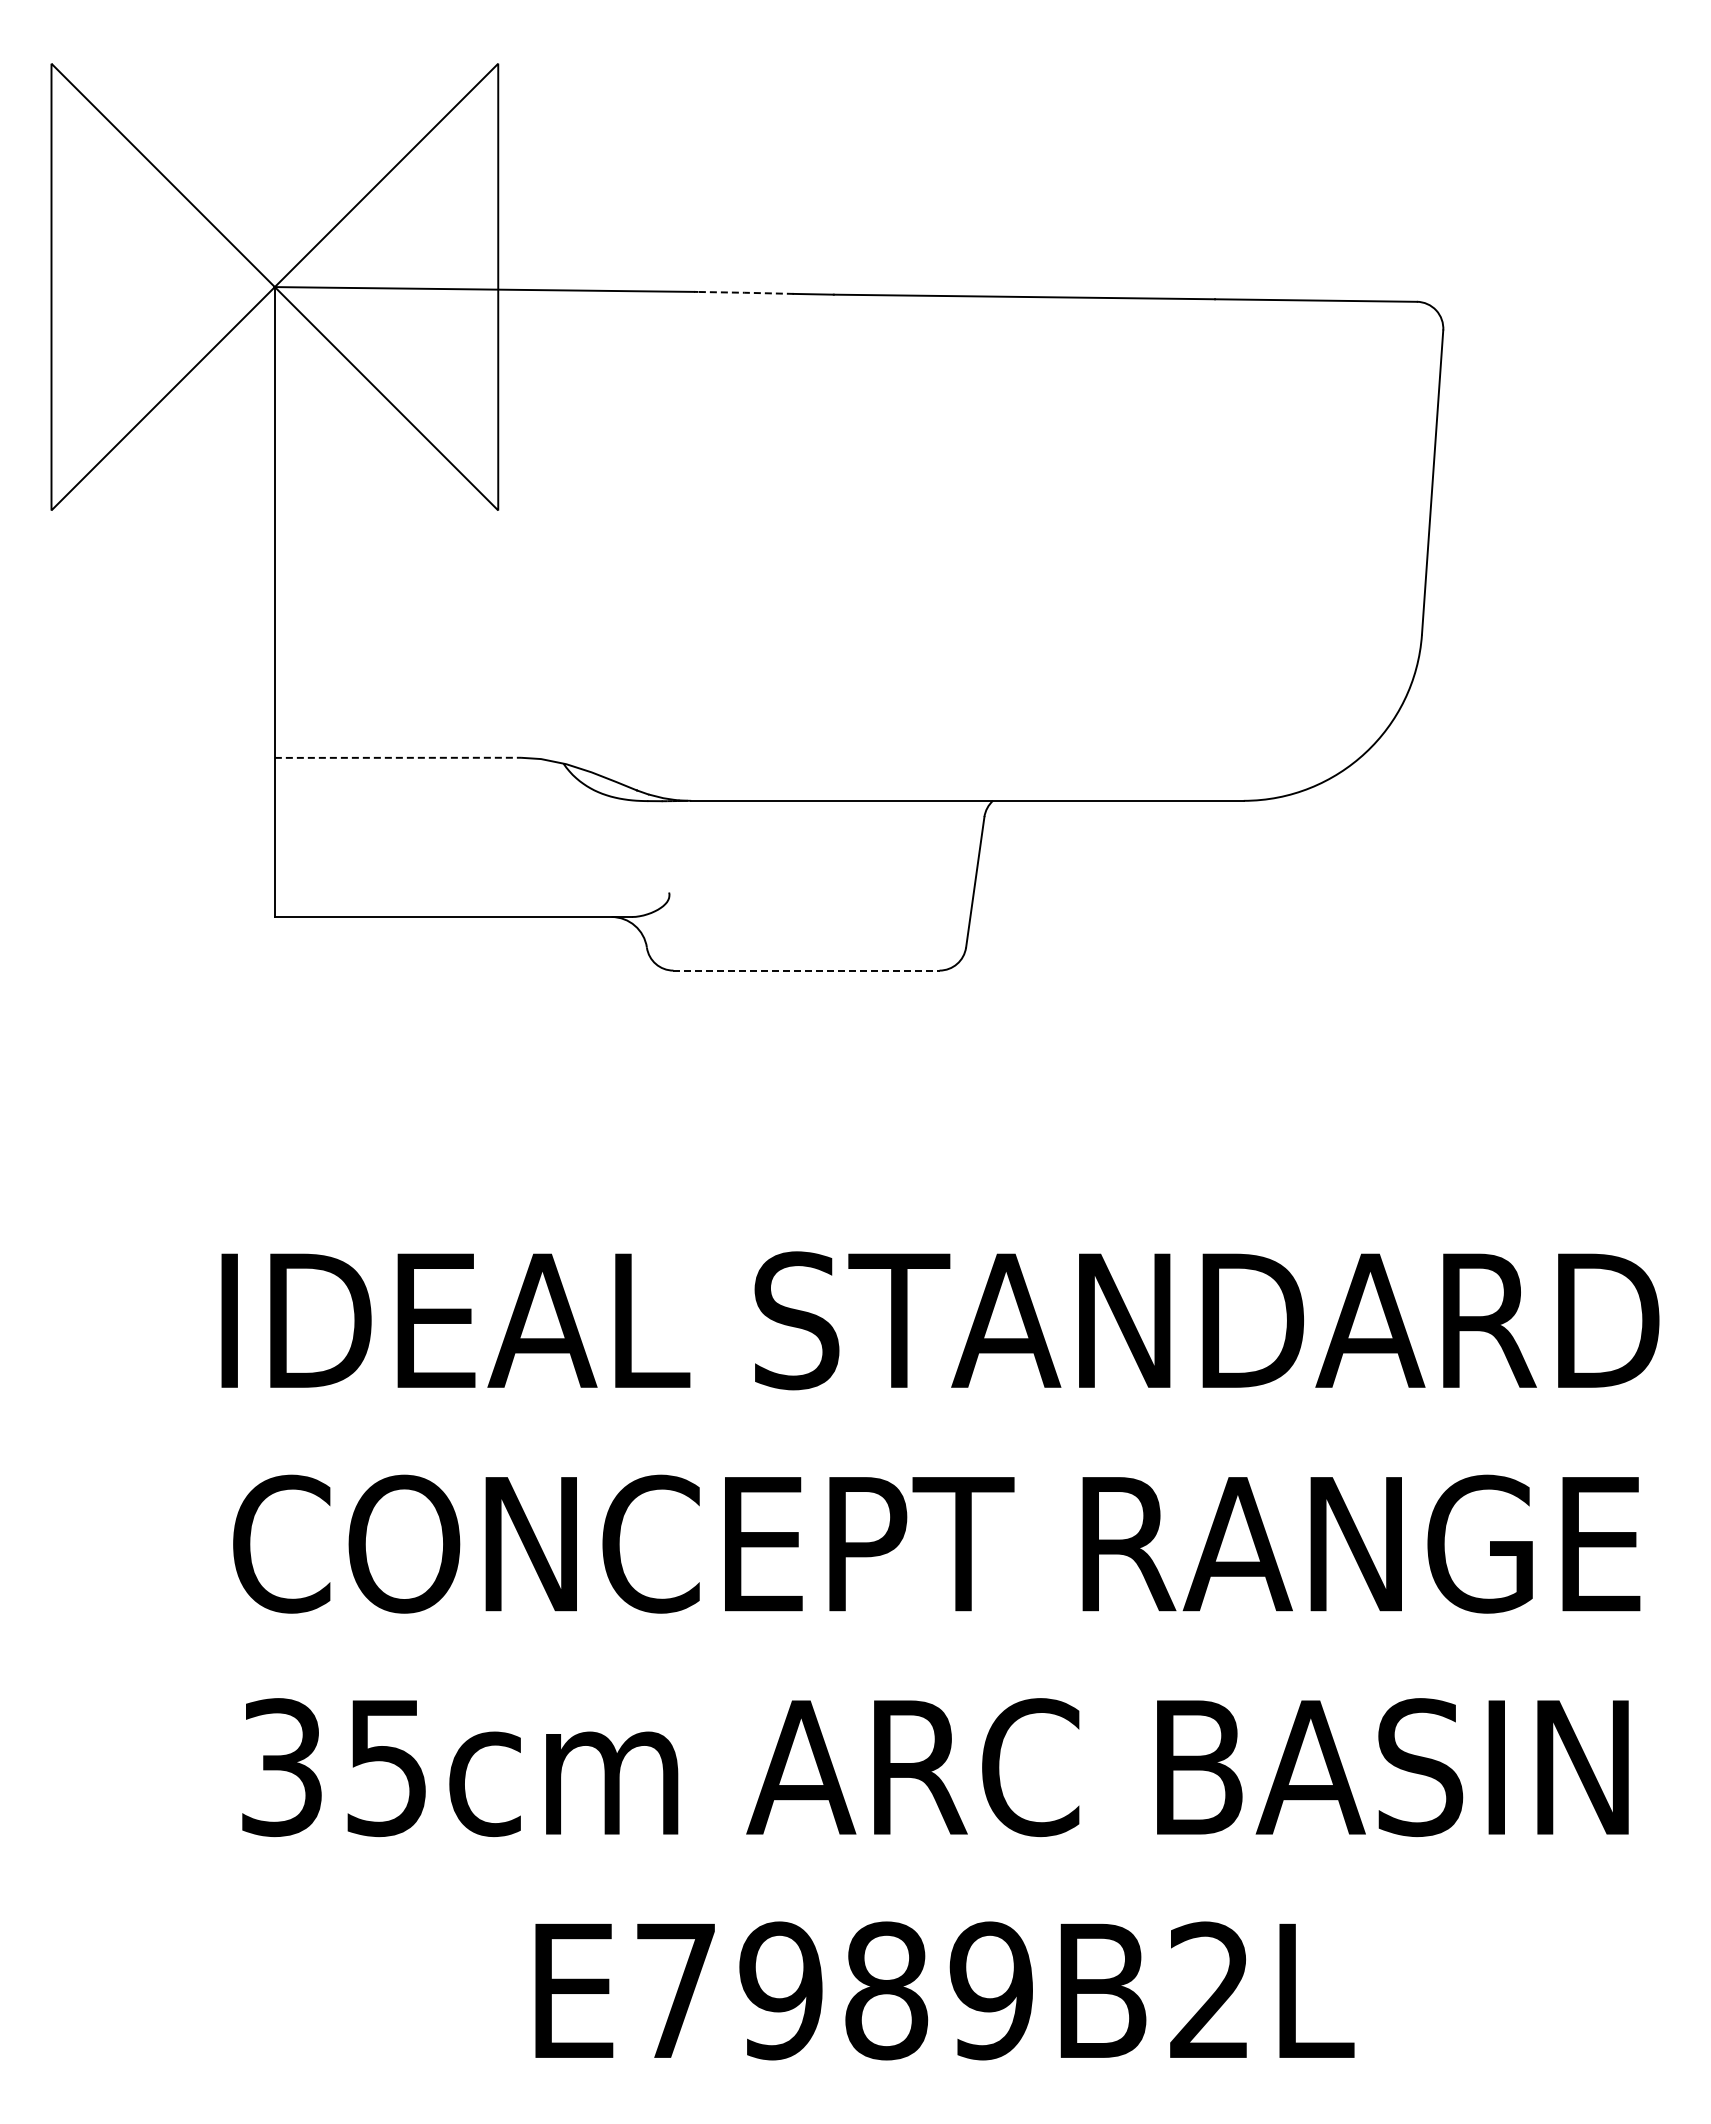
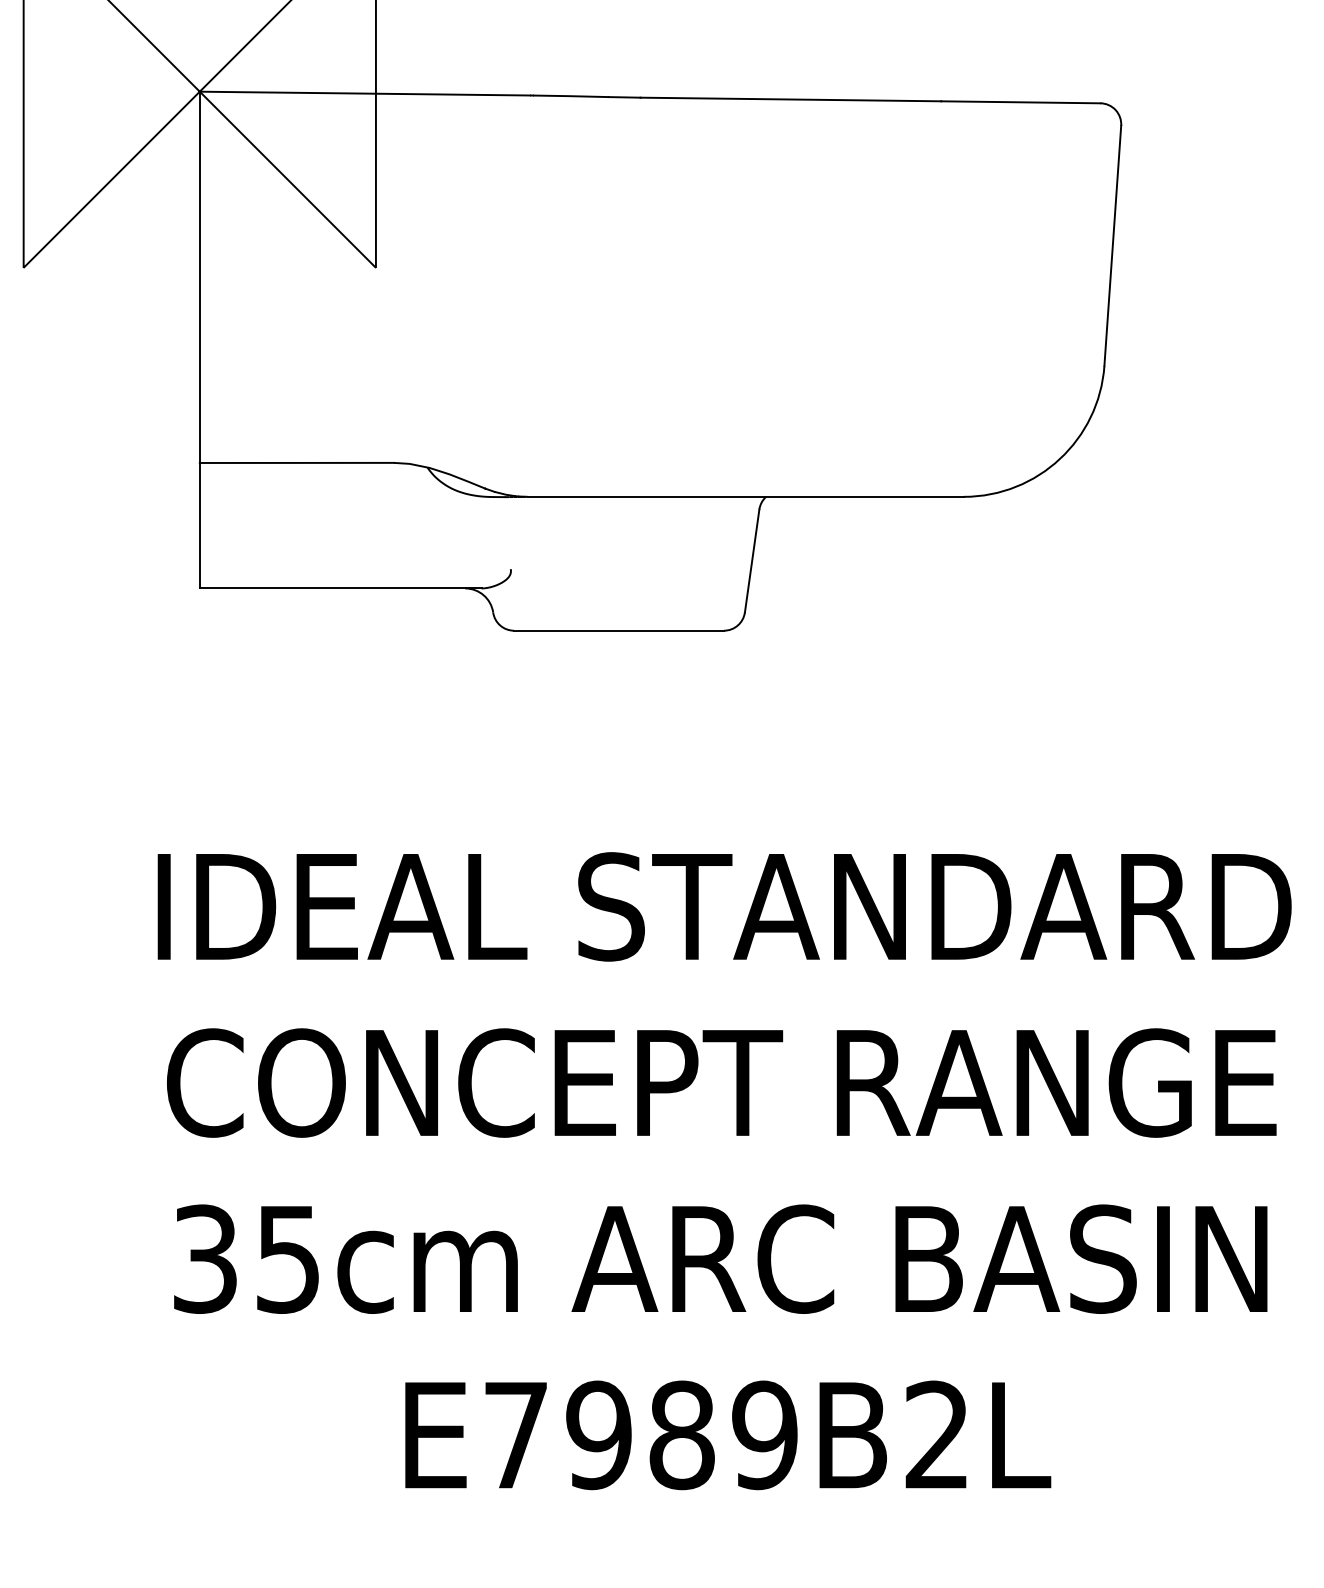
line: (745, 292) -> (570, 95), dashed -> solid
line: (398, 757) -> (297, 462), dashed -> solid
line: (807, 970) -> (619, 630), dashed -> solid

